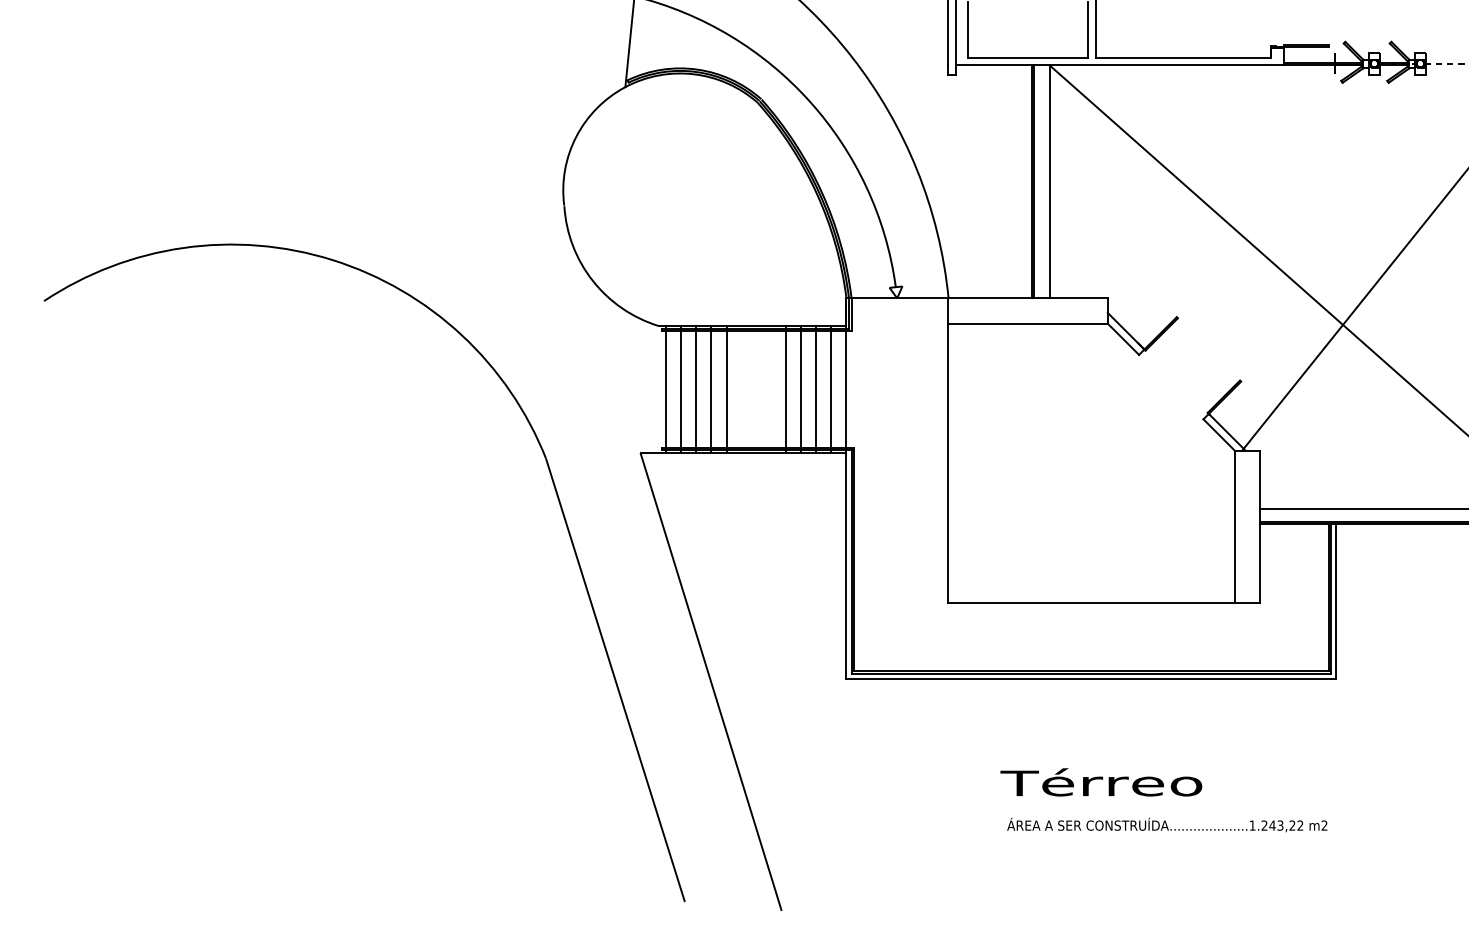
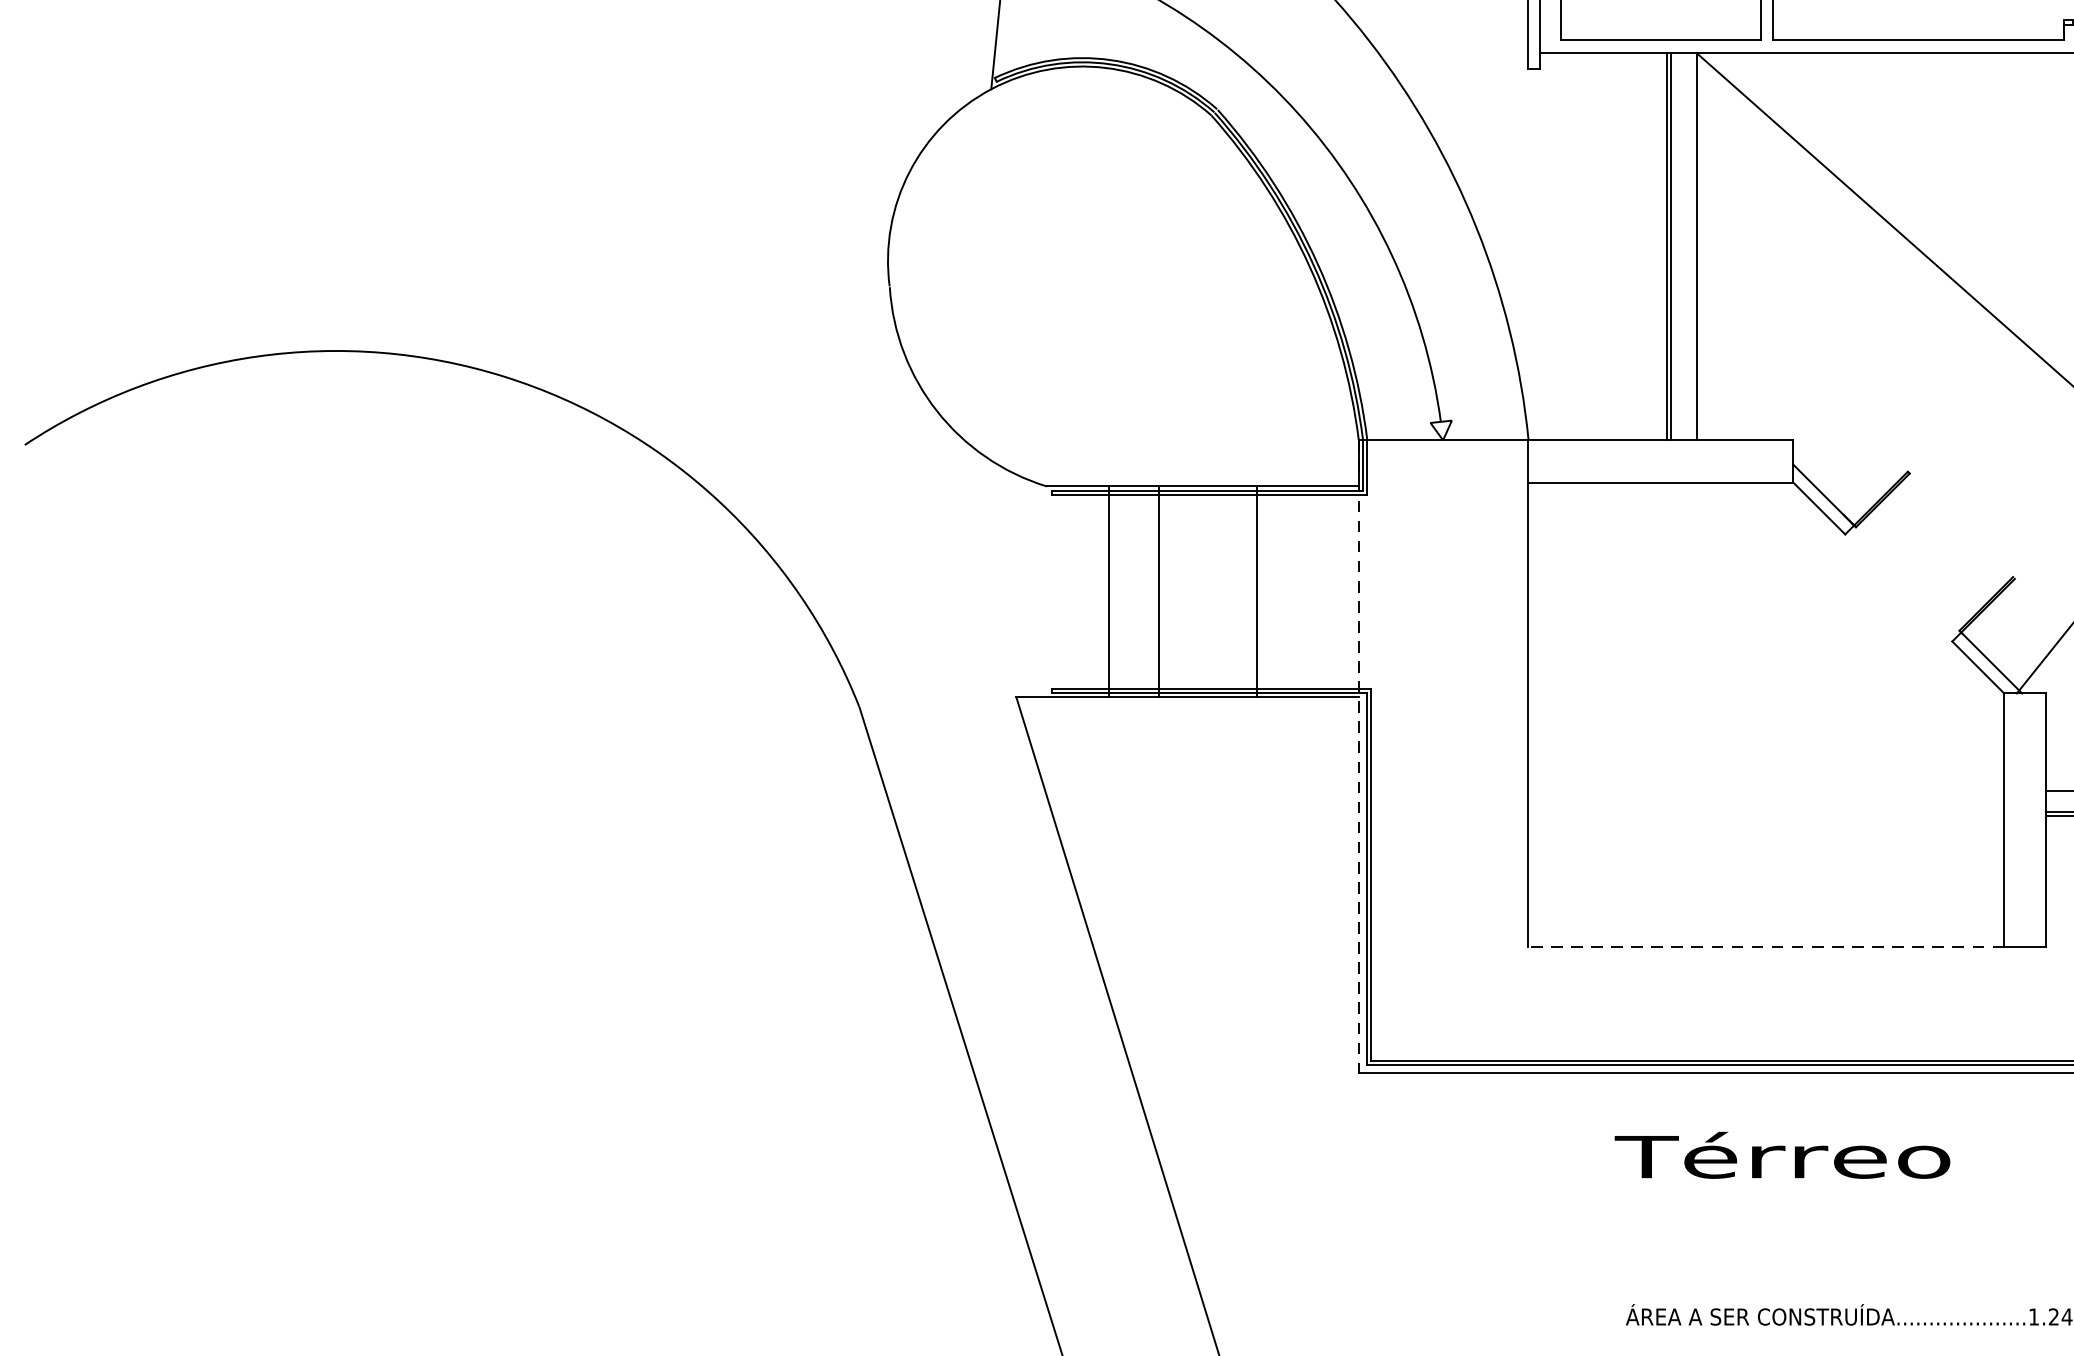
line: (665, 389) -> (1057, 591), removed
line: (680, 389) -> (1082, 591), removed
line: (711, 389) -> (1134, 591), removed
line: (800, 389) -> (1282, 591), removed
line: (815, 389) -> (1307, 591), removed
line: (831, 389) -> (1333, 591), removed
line: (846, 489) -> (1358, 758), solid -> dashed
line: (1090, 602) -> (1764, 946), solid -> dashed
text: (1101, 782) -> (1782, 1155), moved

